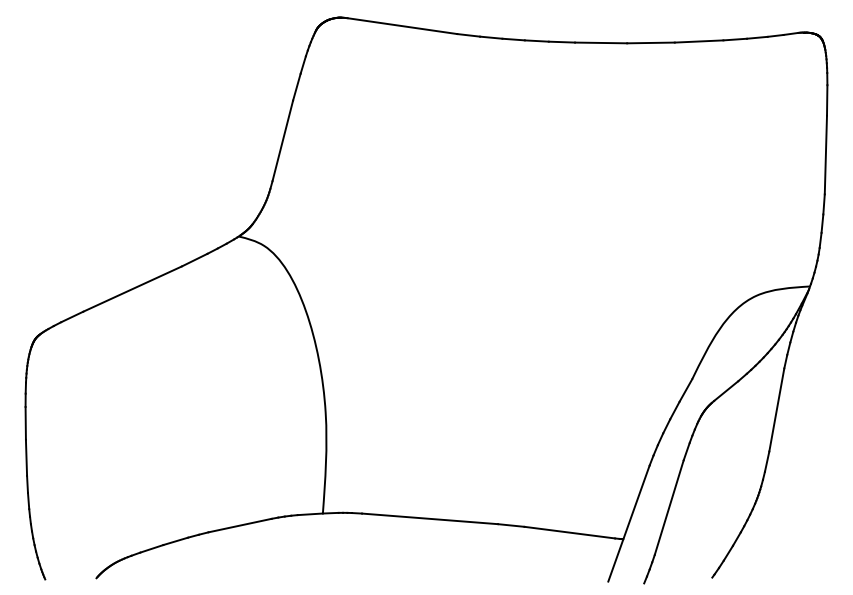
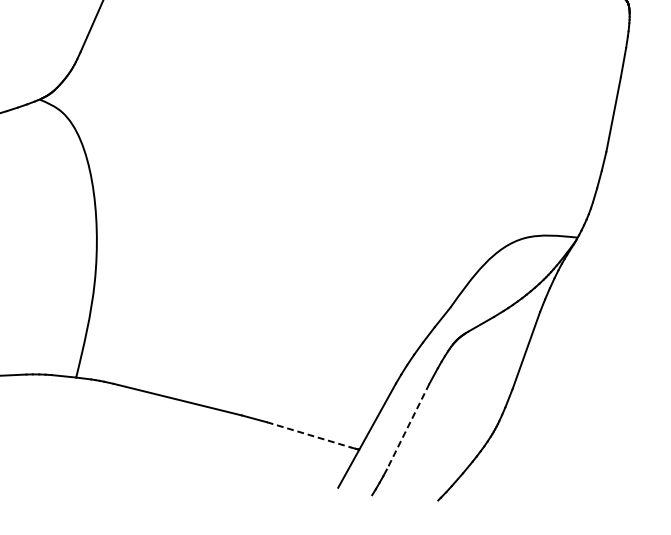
line: (669, 508) -> (408, 427), solid -> dashed
line: (569, 532) -> (308, 434), solid -> dashed

